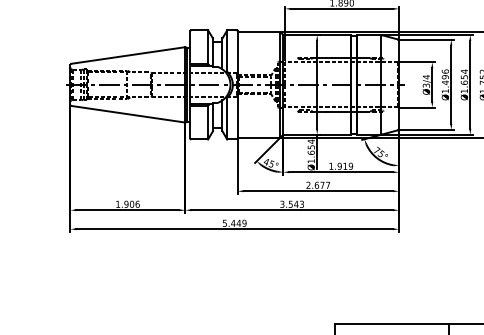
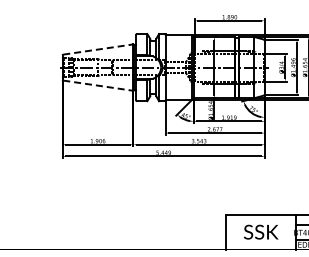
line: (128, 55) -> (98, 49), solid -> dashed
line: (128, 113) -> (98, 85), solid -> dashed

